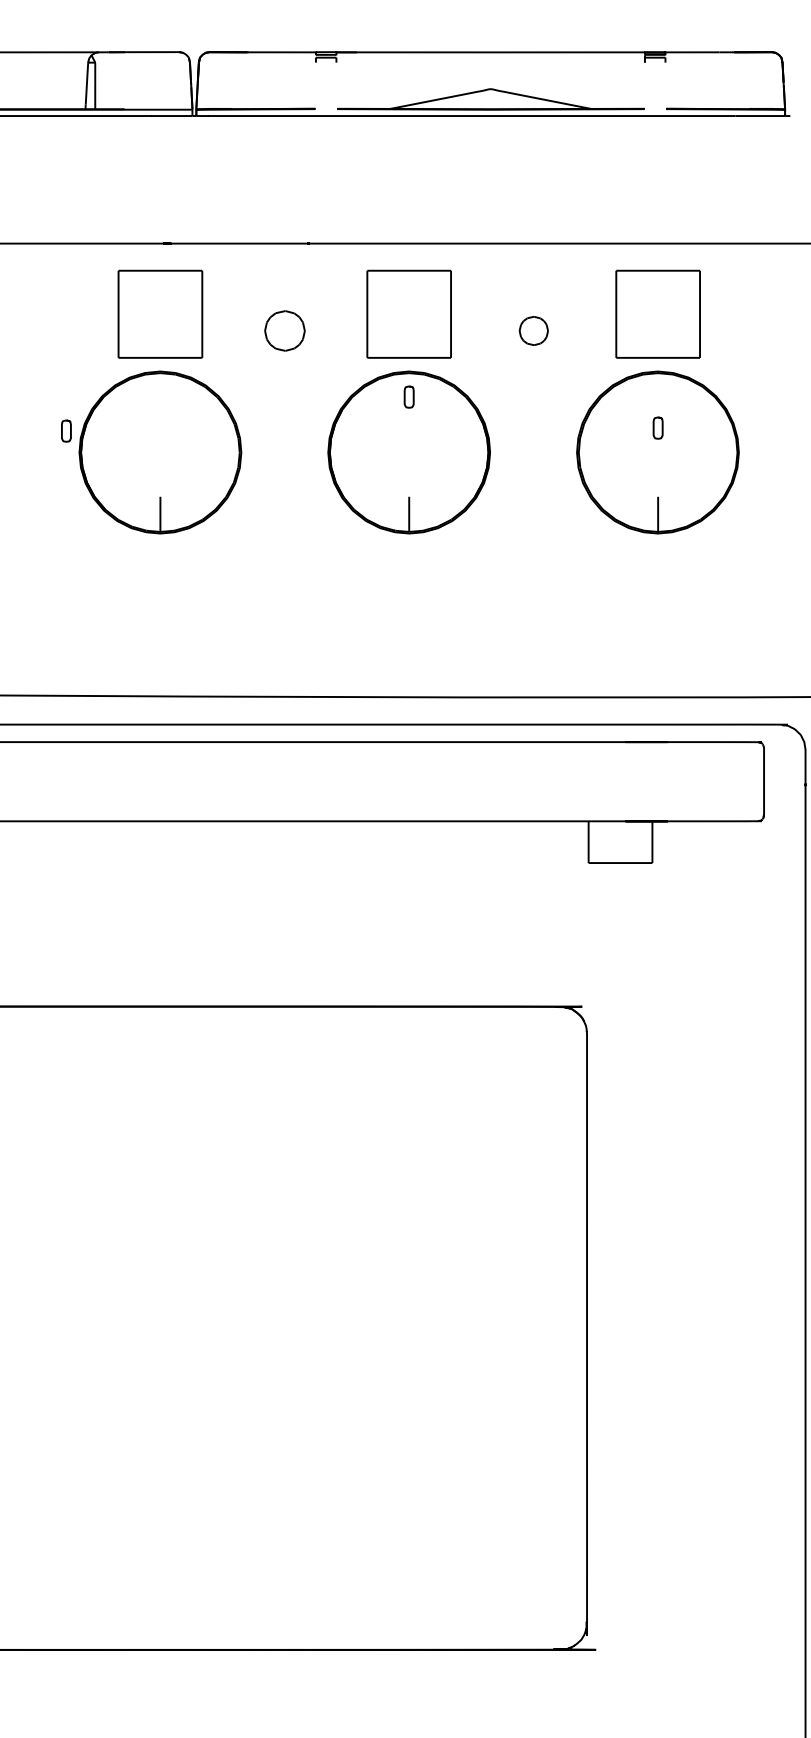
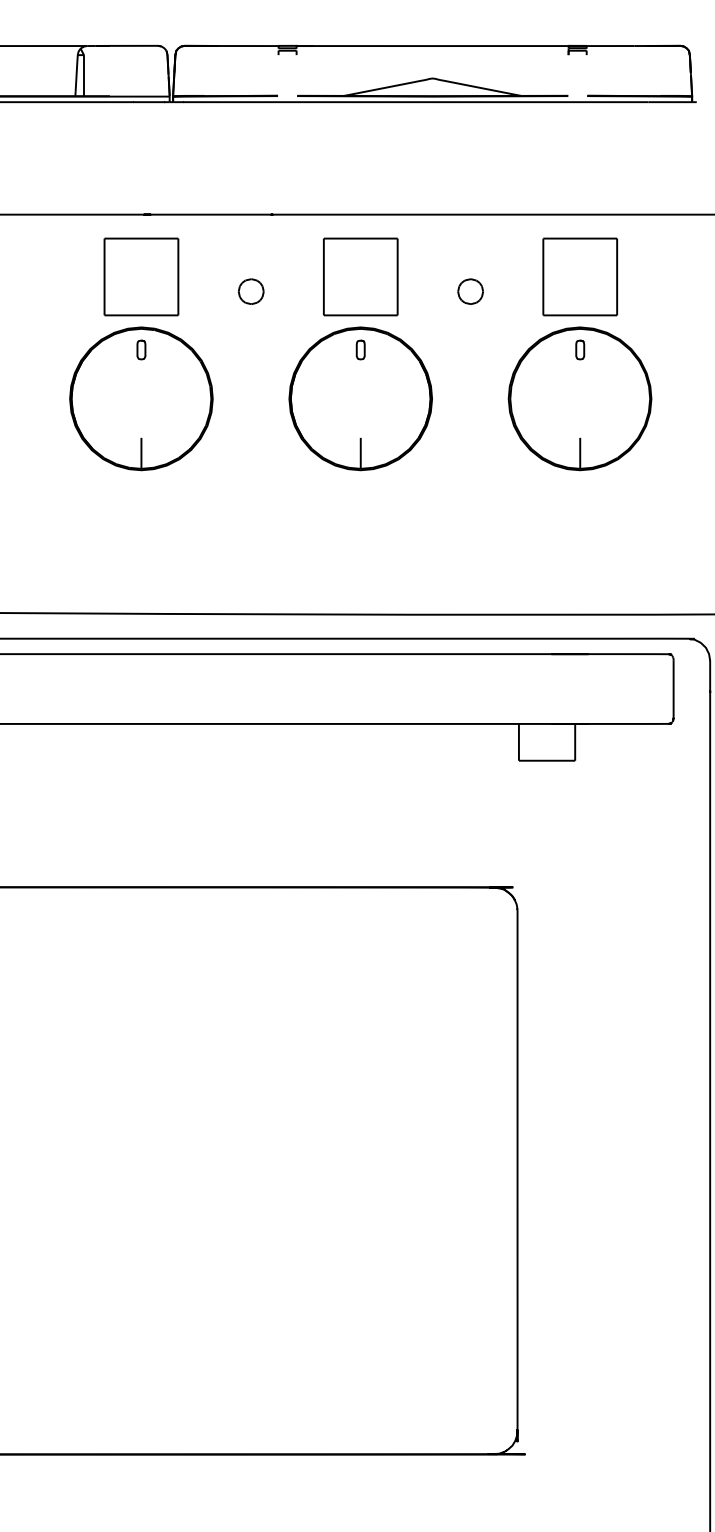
part: (284, 330) -> (250, 291), size x0.71
part: (657, 427) -> (579, 349), moved
part: (66, 430) -> (141, 349), moved

